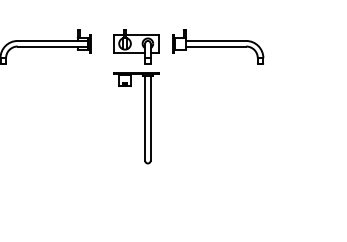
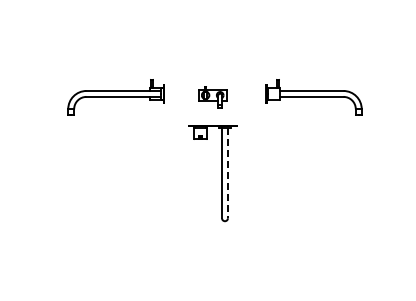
part: (136, 47) -> (212, 97), size x0.6
part: (217, 47) -> (313, 97), moved
line: (150, 118) -> (227, 173), solid -> dashed

